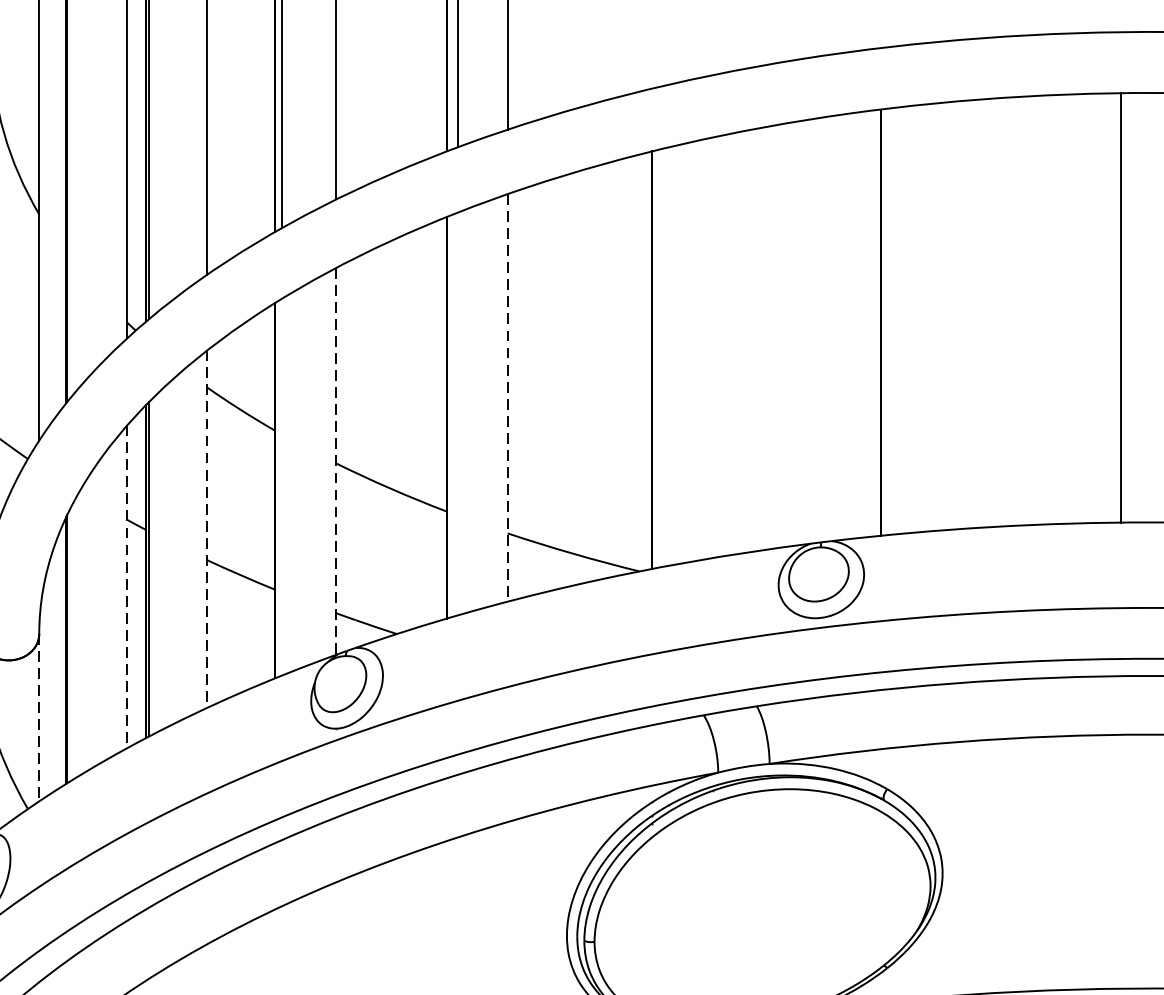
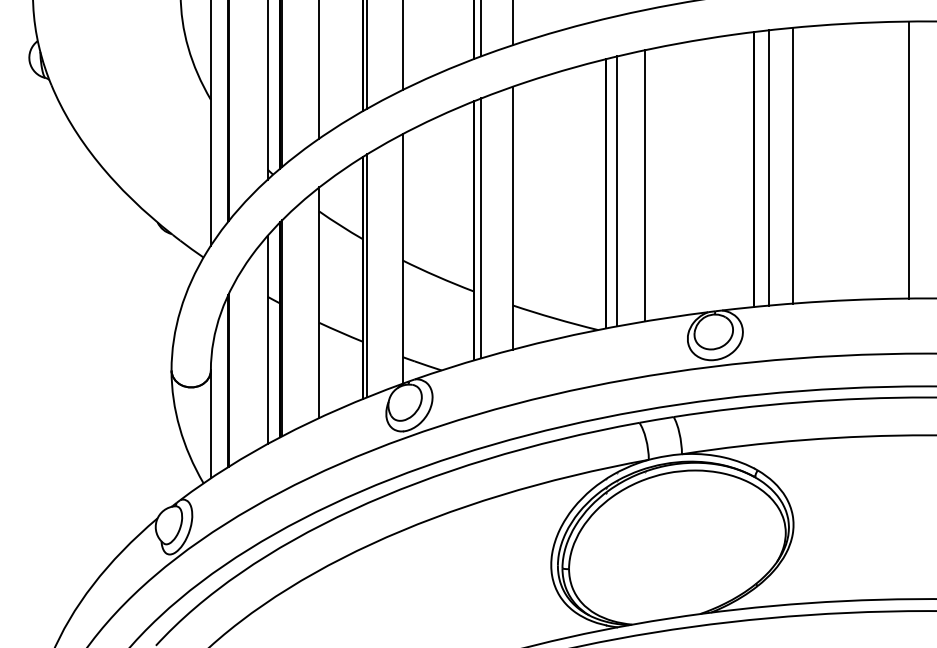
line: (940, 316) -> (792, 165), added
line: (903, 319) -> (768, 167), added
line: (713, 347) -> (645, 185), added
line: (669, 356) -> (617, 191), added
line: (508, 398) -> (513, 218), dashed -> solid
line: (458, 413) -> (481, 228), added
line: (336, 462) -> (402, 259), dashed -> solid
line: (282, 486) -> (367, 275), added
line: (207, 530) -> (319, 303), dashed -> solid
line: (127, 587) -> (267, 340), dashed -> solid
line: (38, 717) -> (210, 424), dashed -> solid

